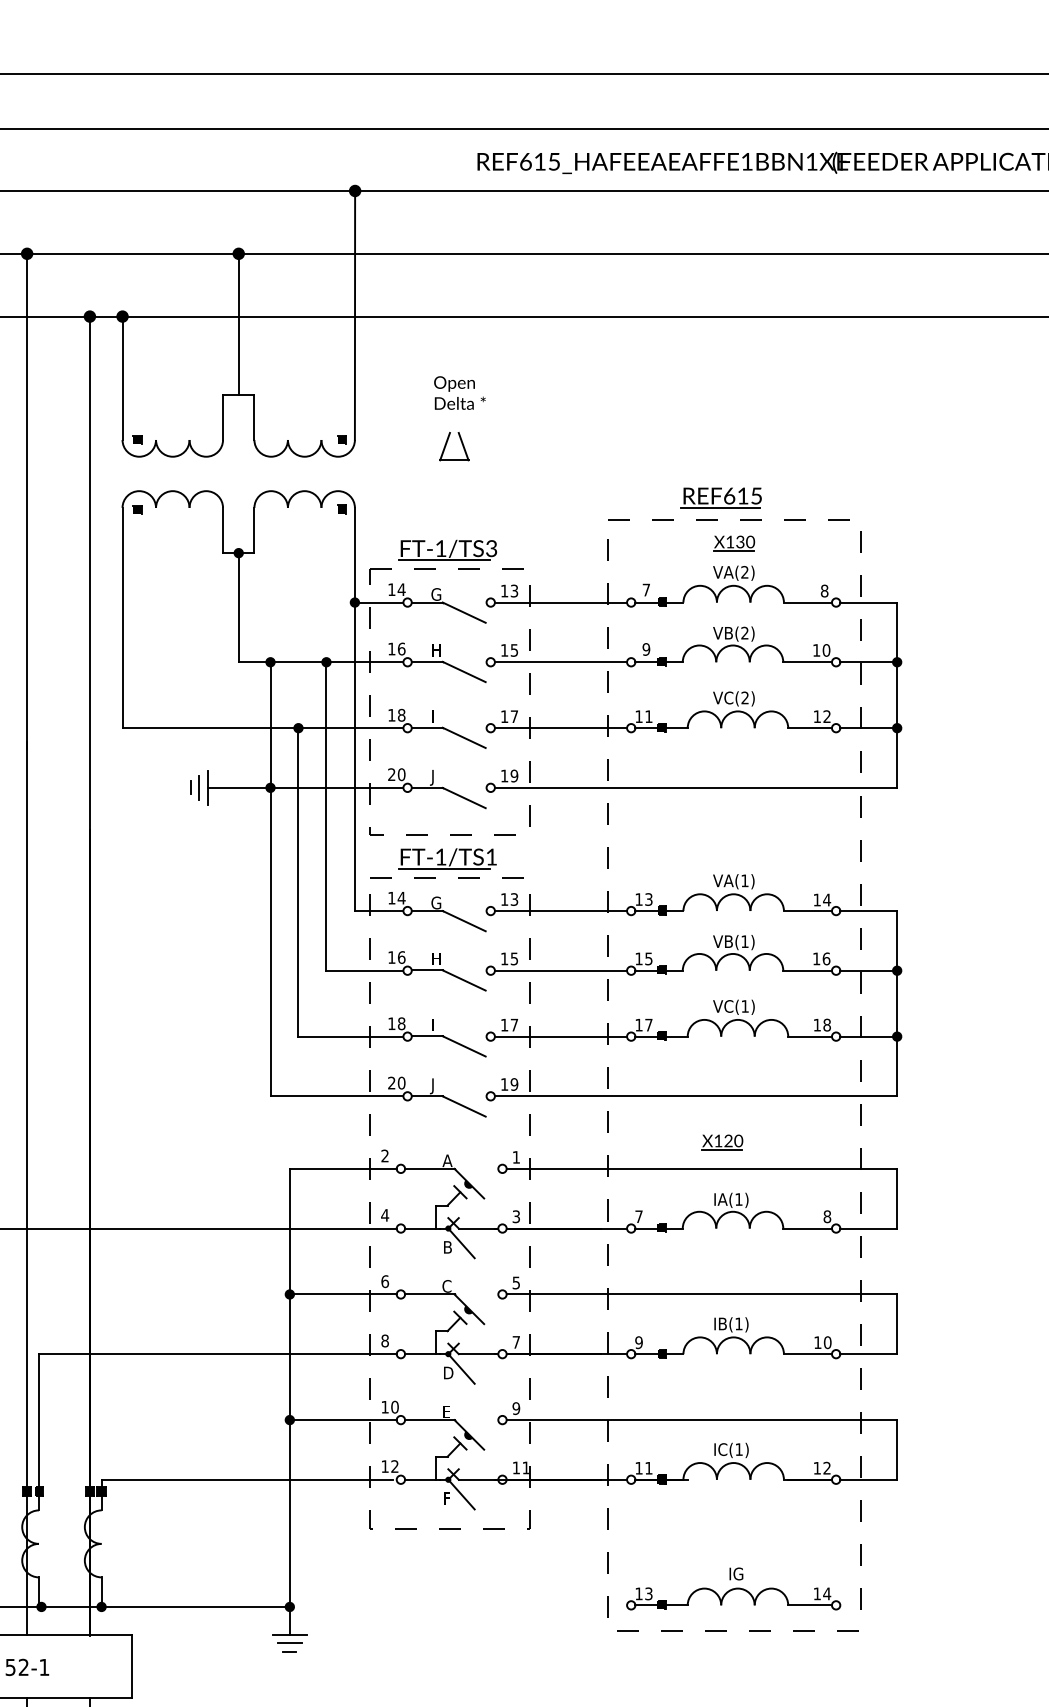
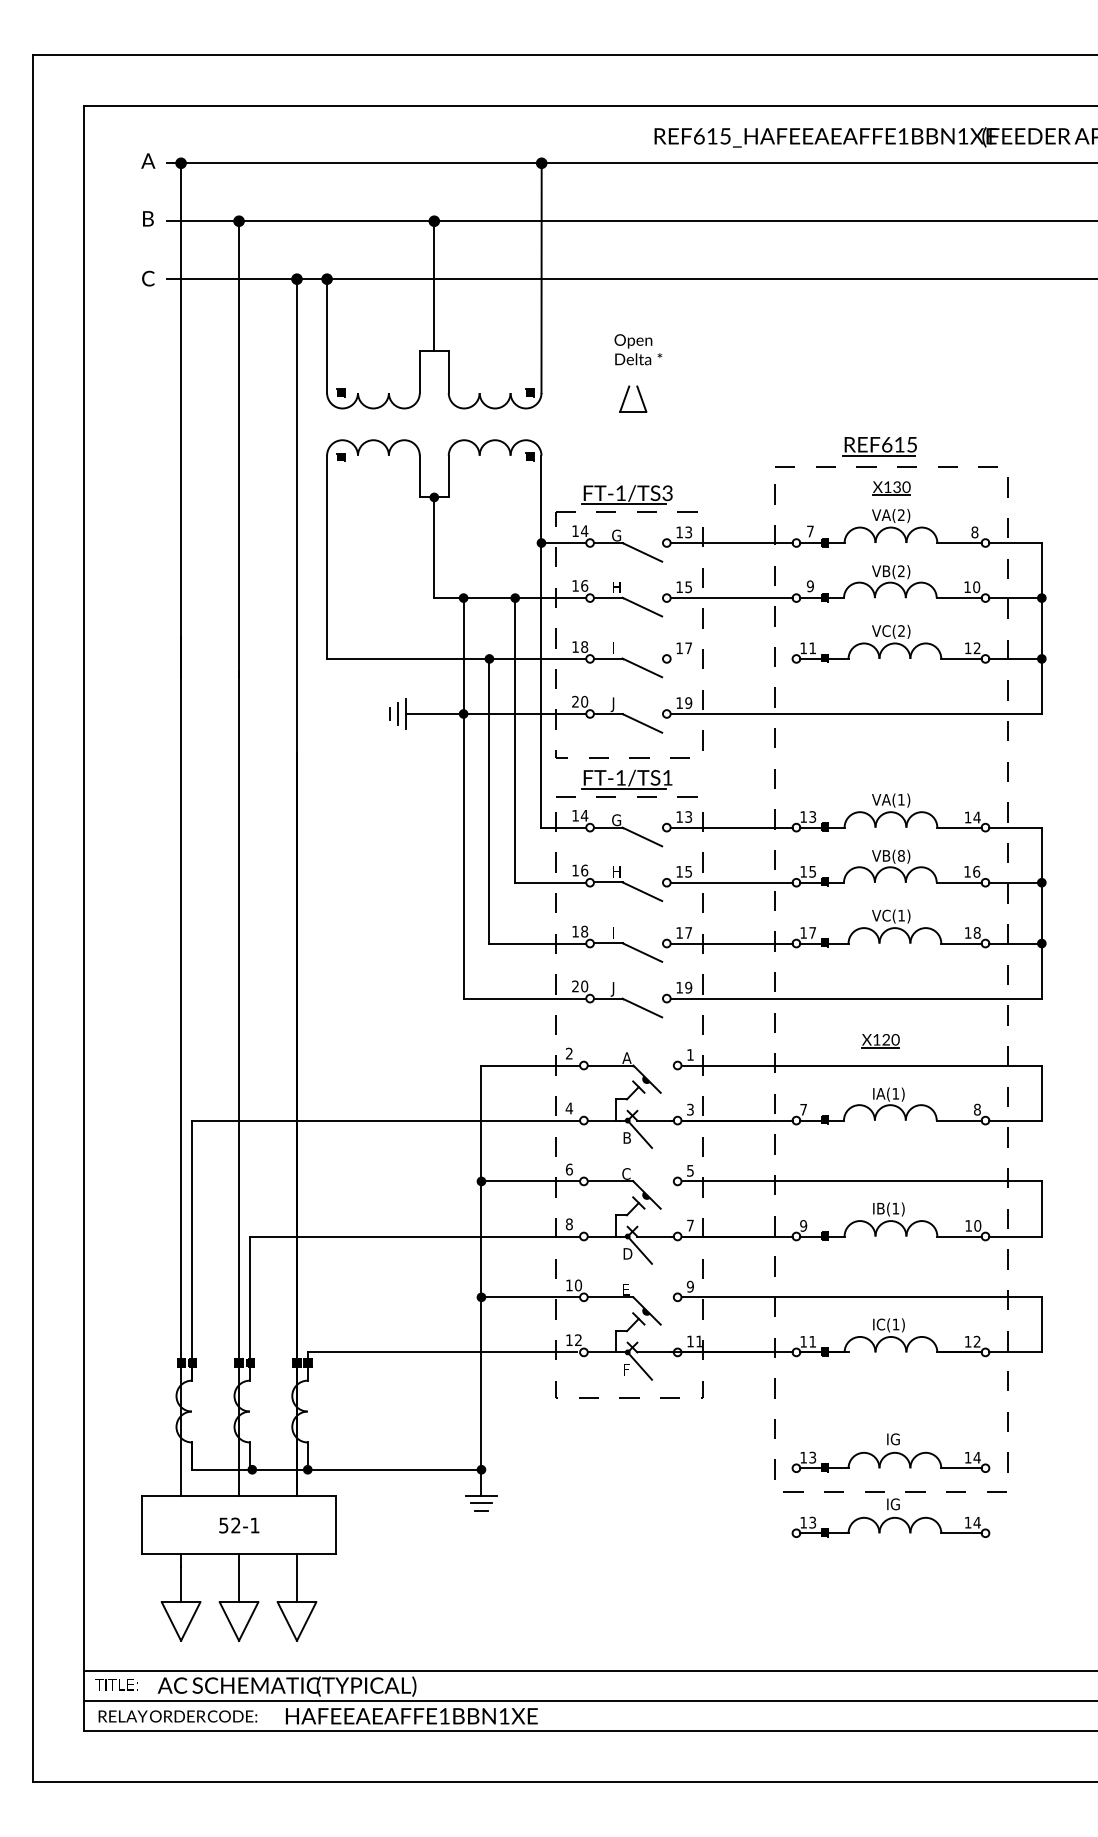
line: (560, 727) -> (731, 658), removed
text: (745, 941) -> (901, 855), VB(1) -> VB(8)
part: (733, 1658) -> (890, 1517), added

